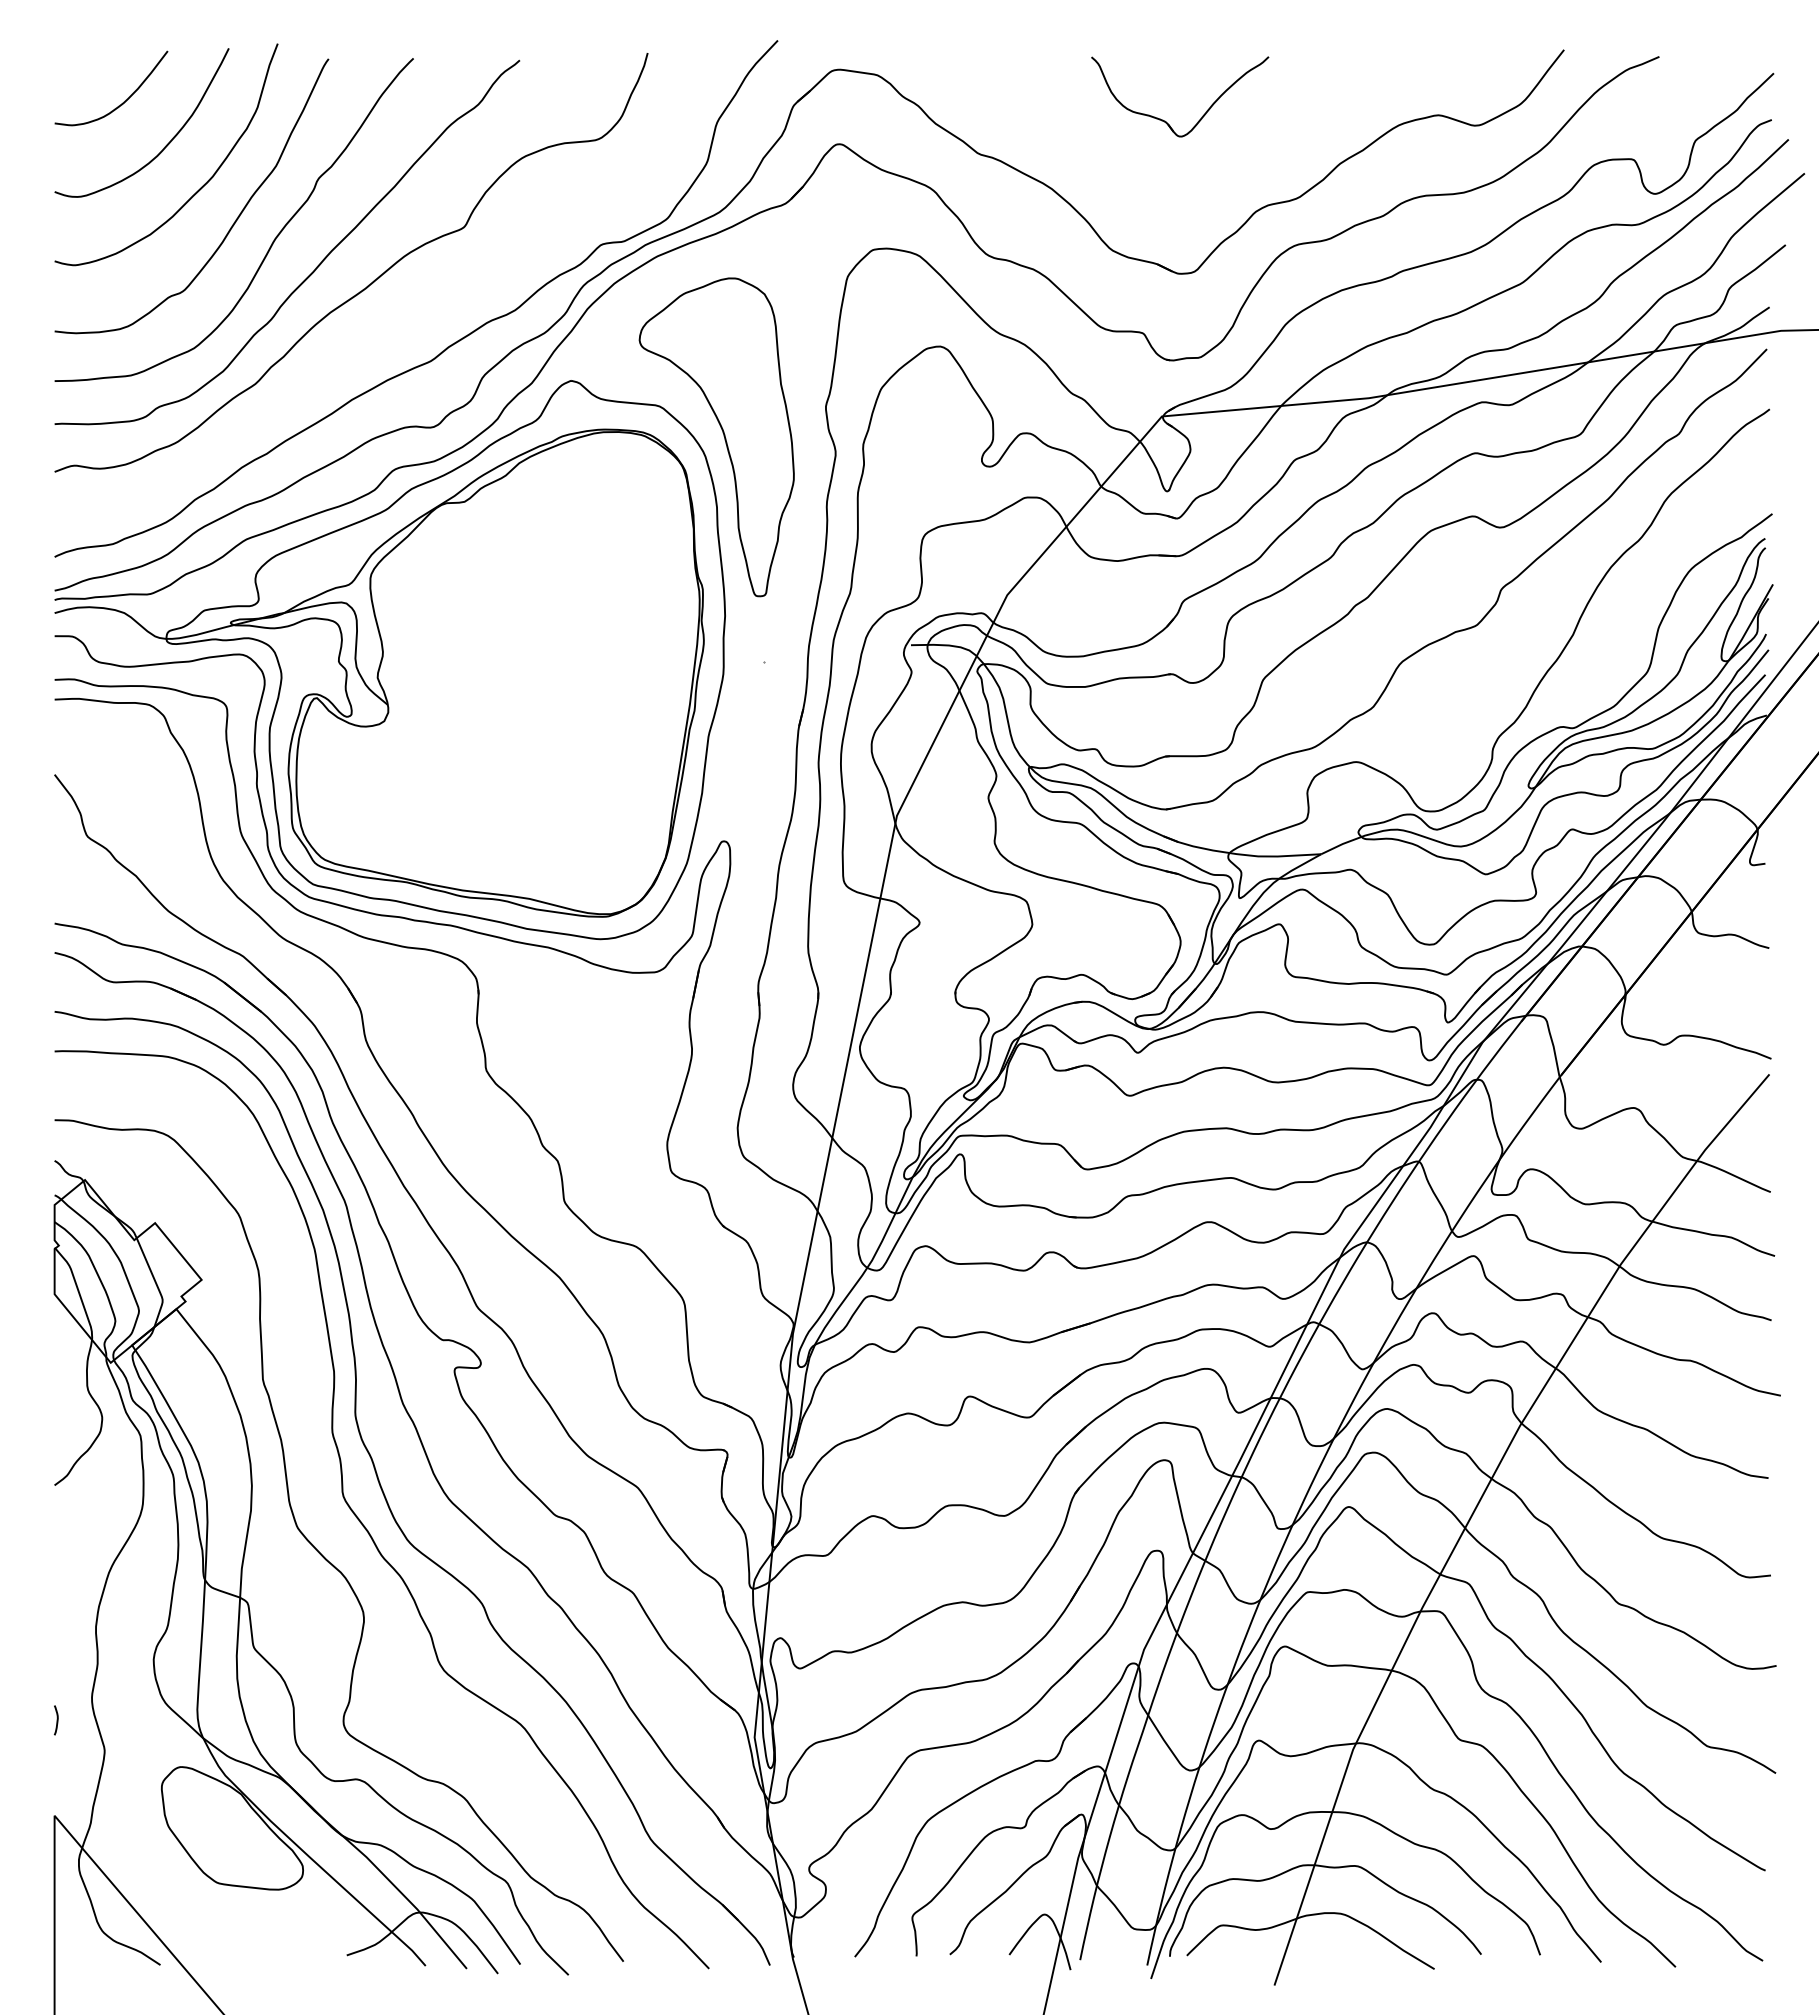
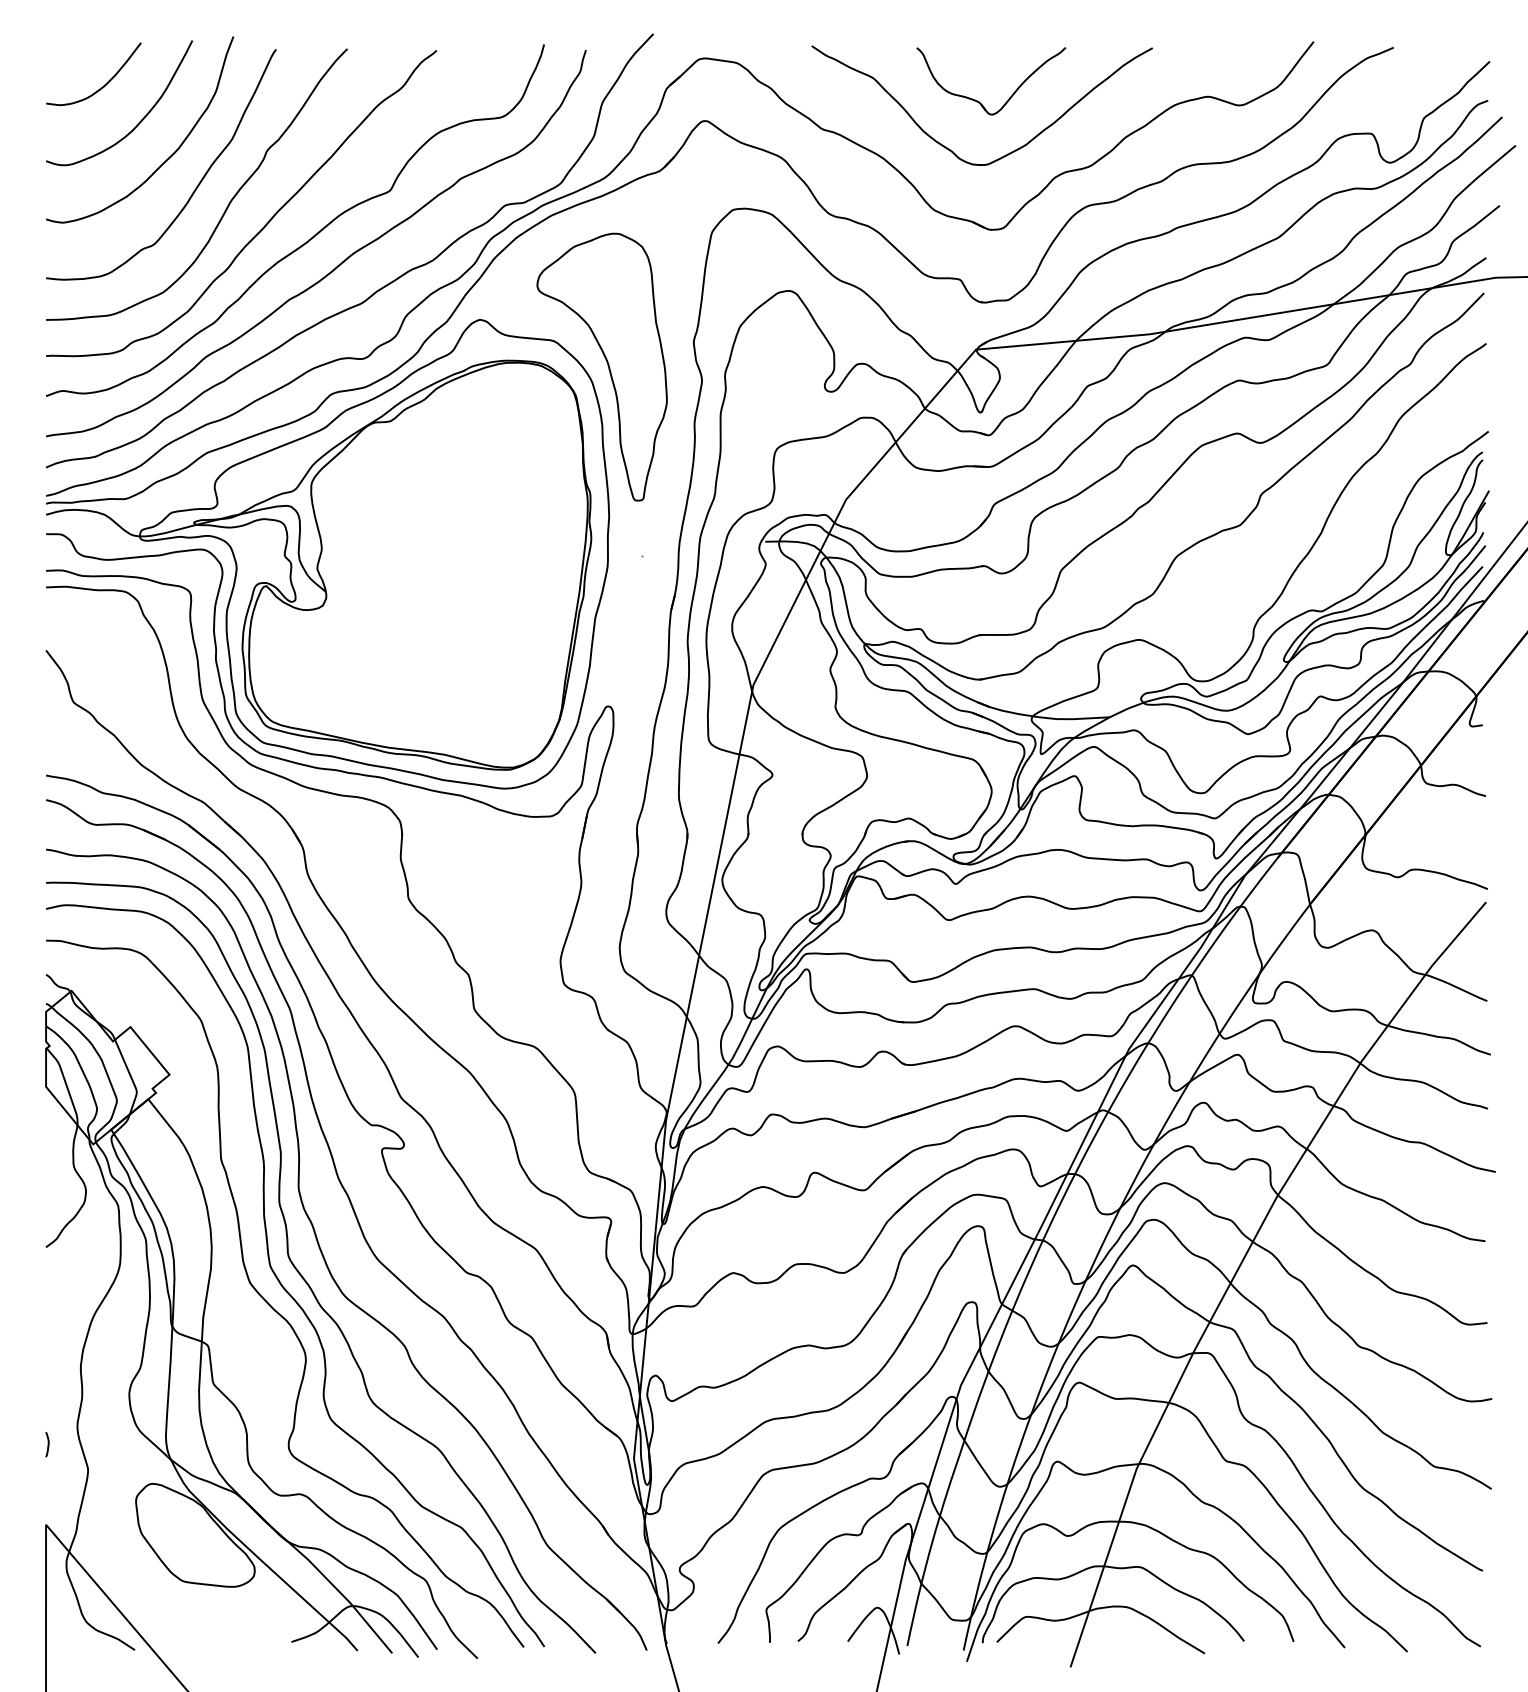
part: (1133, 179) -> (952, 150), added
curve: (402, 315) -> (338, 264), added
curve: (336, 1530) -> (282, 1285), added

